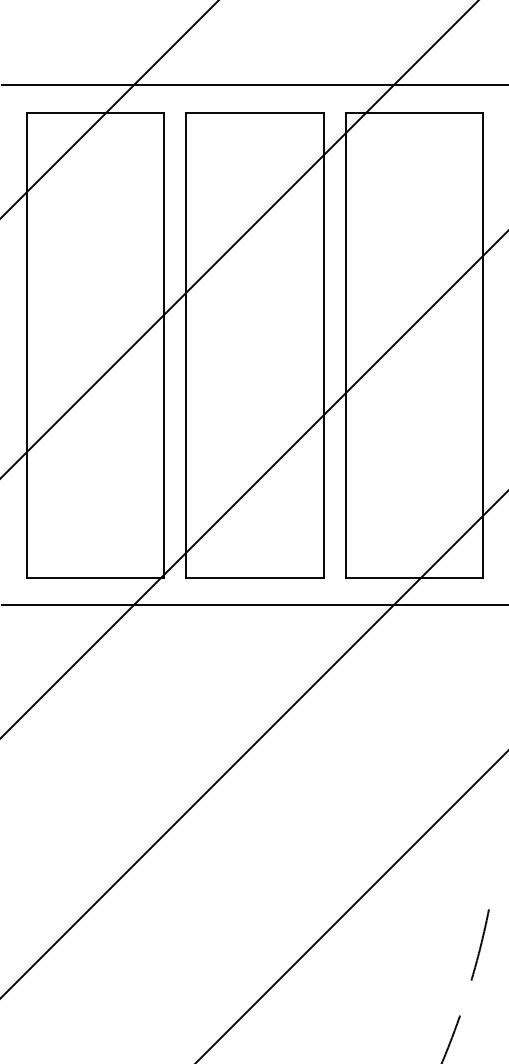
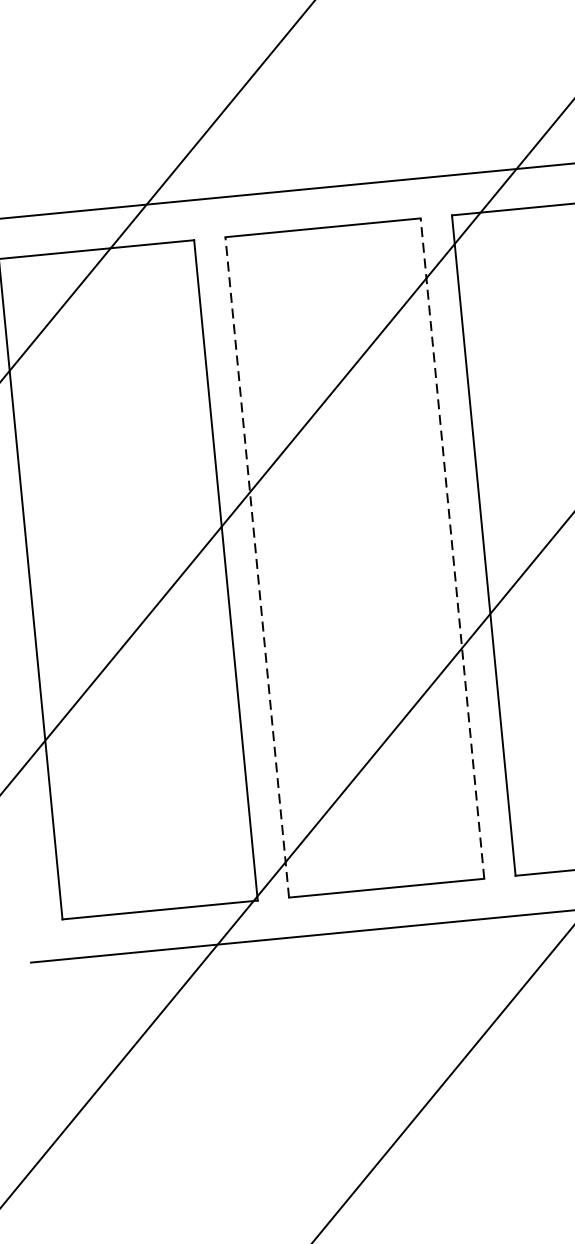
line: (186, 344) -> (257, 566), solid -> dashed
line: (323, 344) -> (452, 547), solid -> dashed

